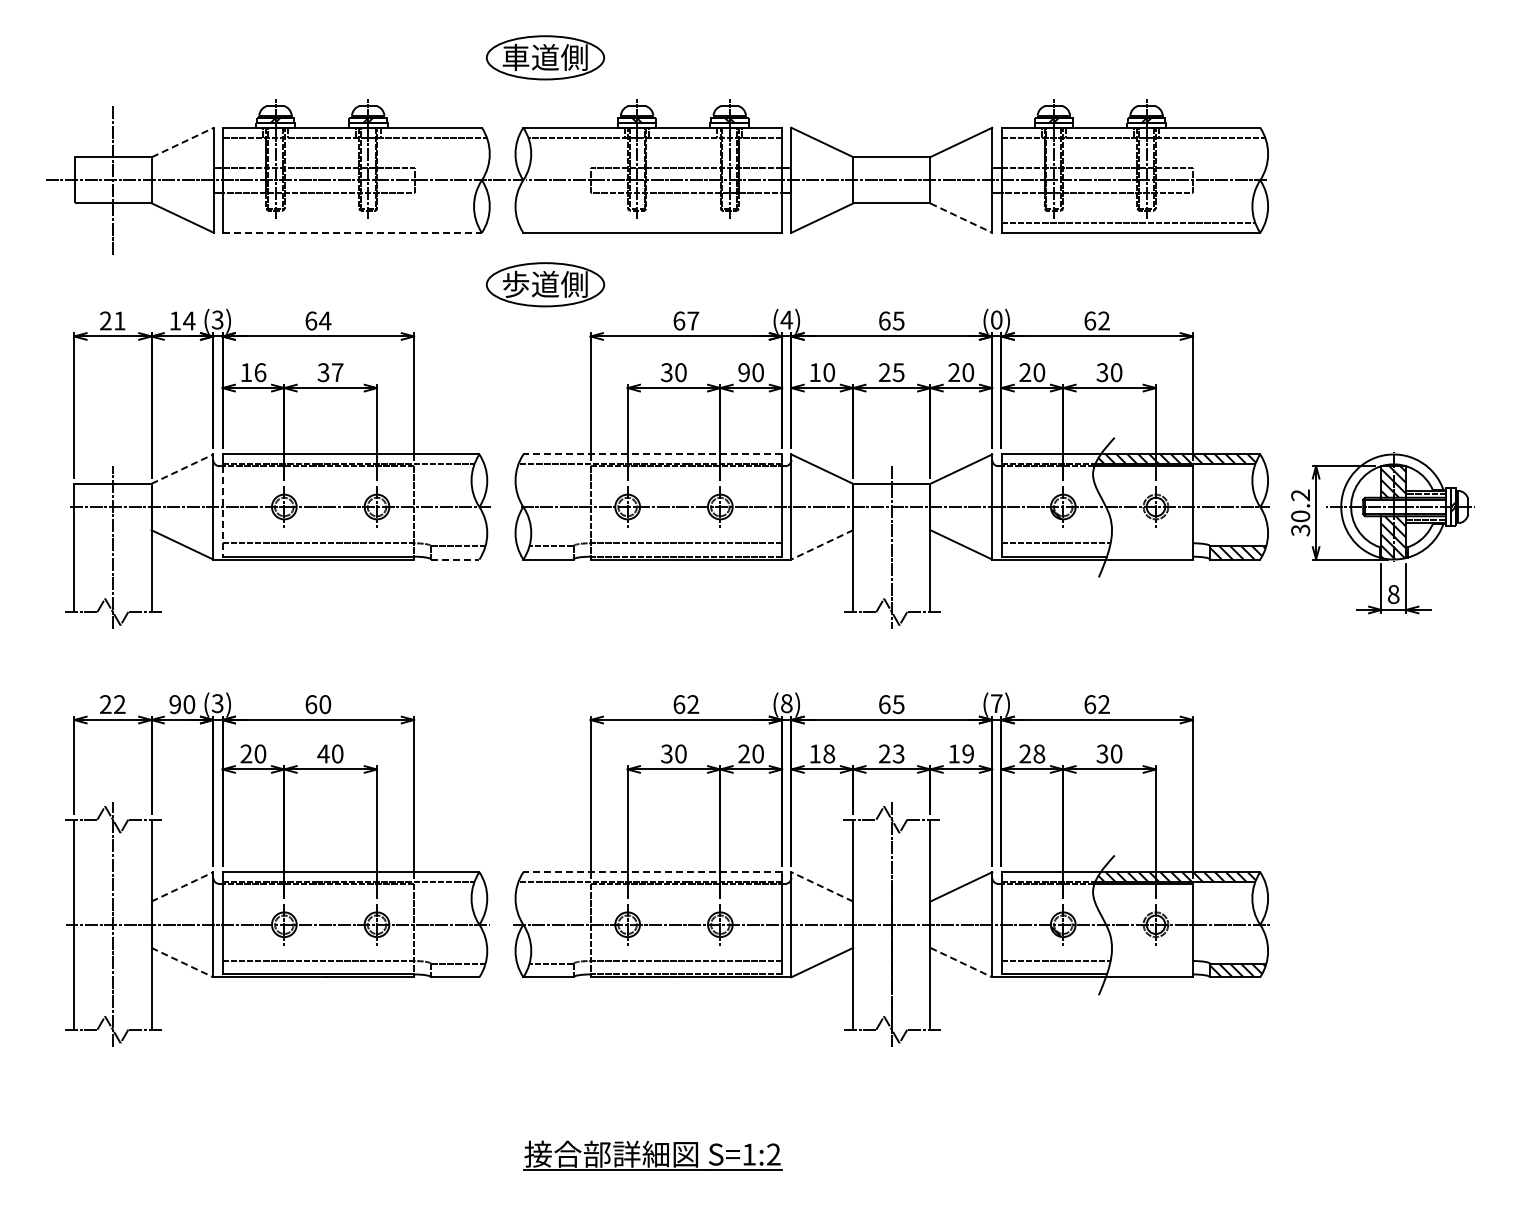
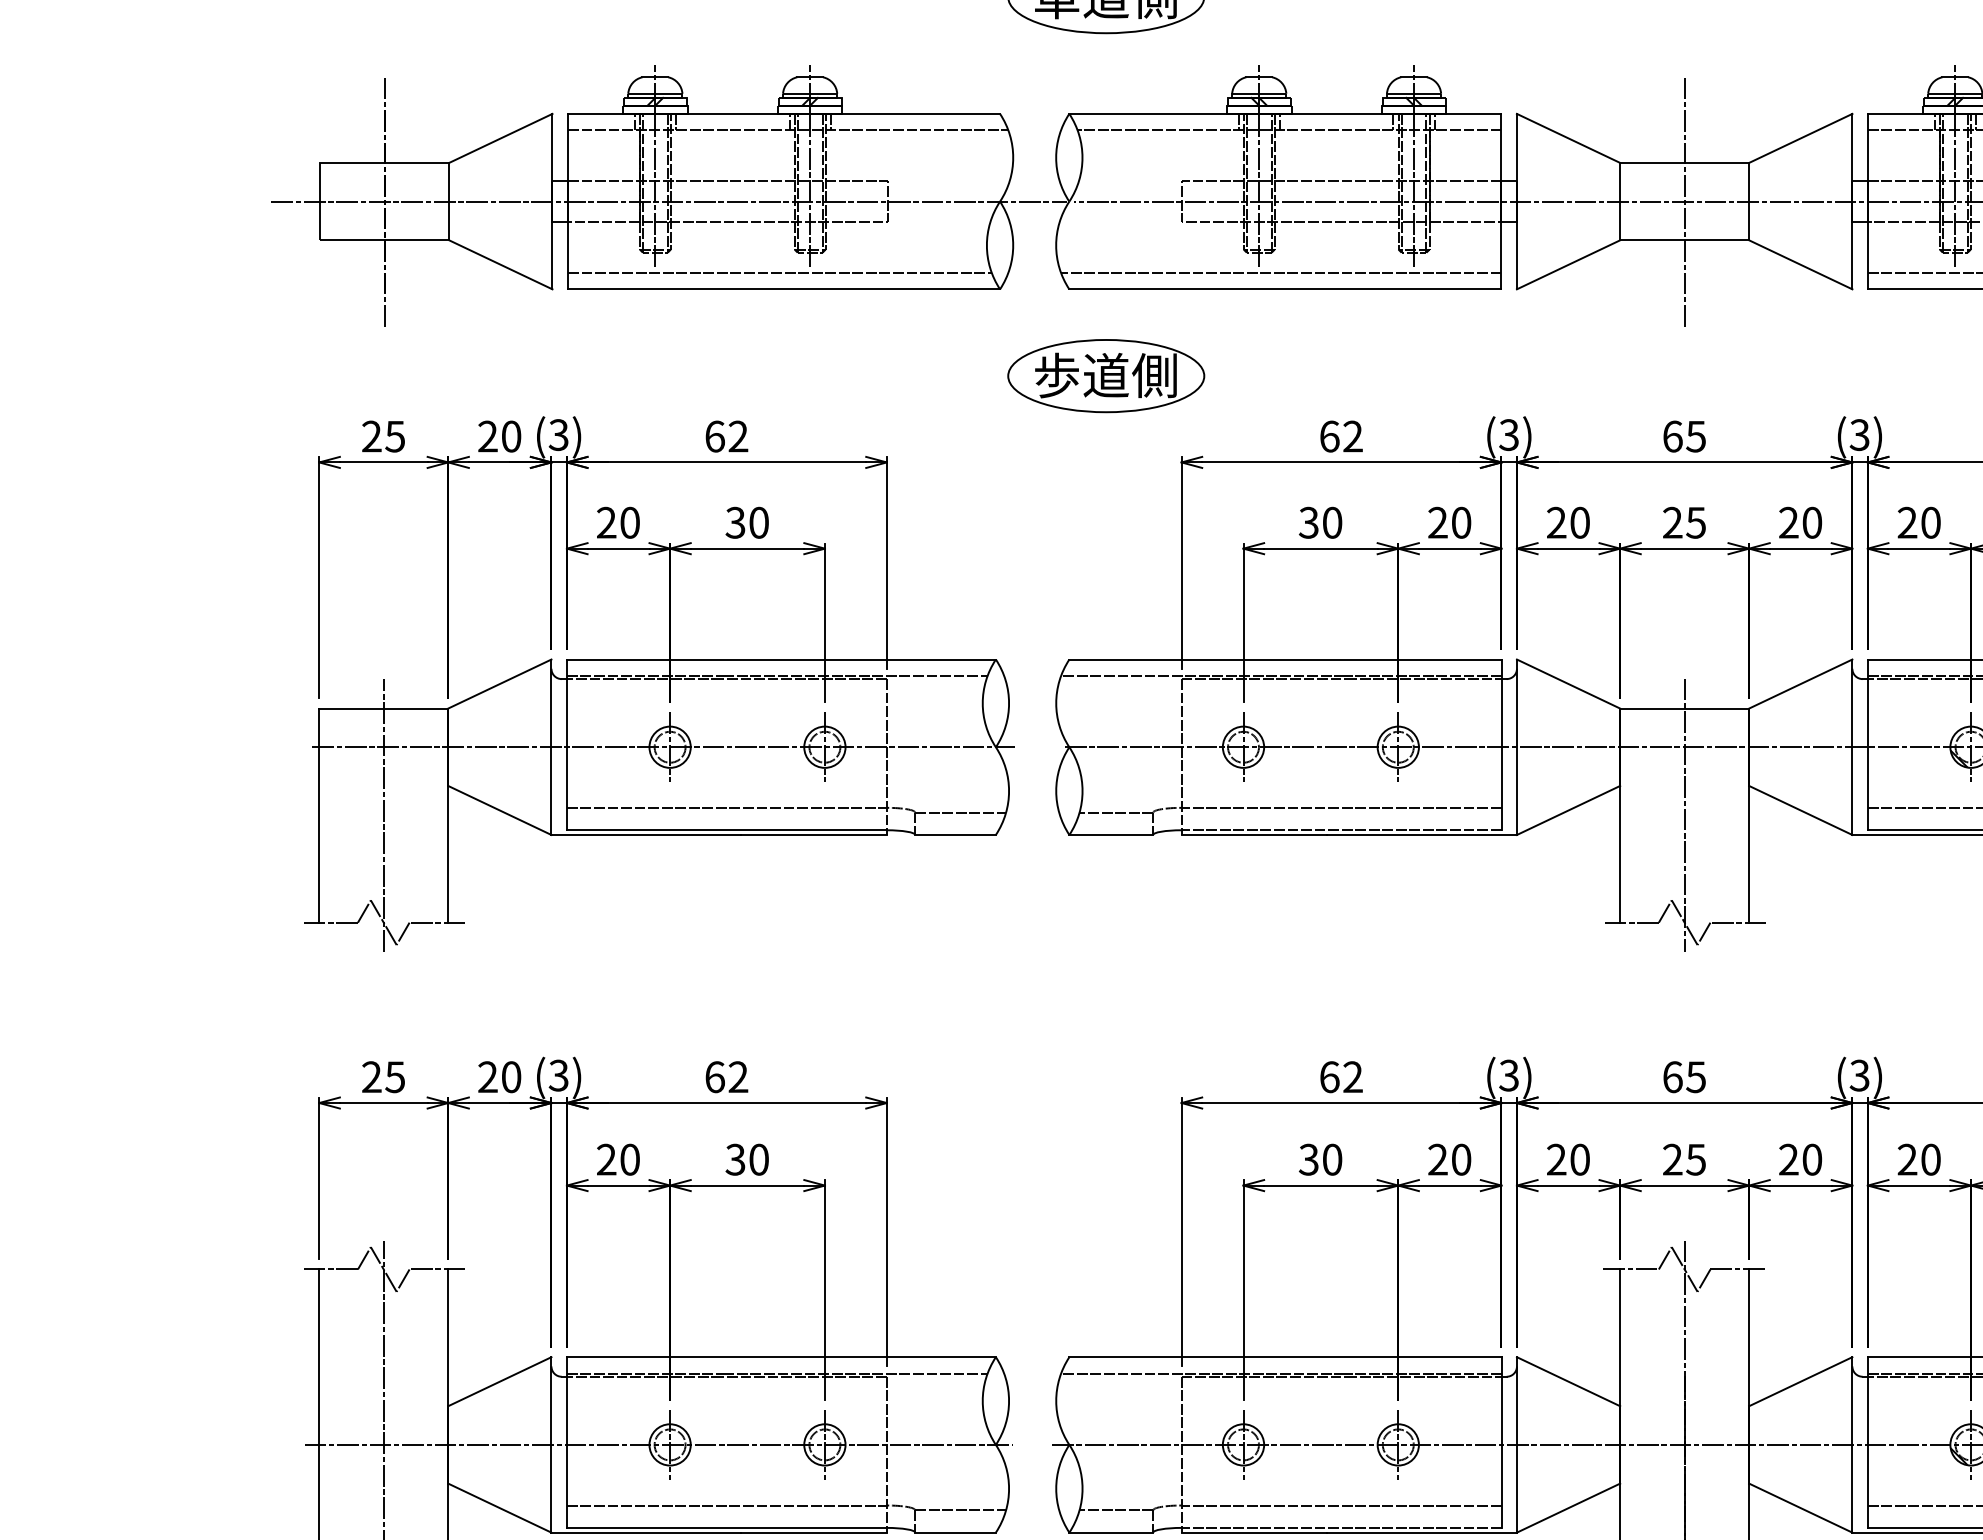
line: (183, 142) -> (501, 138), dashed -> solid
line: (891, 180) -> (1684, 201), added
line: (961, 218) -> (1801, 265), dashed -> solid
line: (349, 222) -> (778, 272), added
line: (650, 222) -> (1281, 272), added
line: (353, 232) -> (785, 288), dashed -> solid
text: (786, 319) -> (1508, 434), (4) -> (3)
text: (996, 319) -> (1859, 434), (0) -> (3)
text: (119, 320) -> (394, 435), 21 -> 25
text: (182, 320) -> (500, 435), 14 -> 20
text: (324, 320) -> (737, 435), 64 -> 62
text: (693, 320) -> (1353, 435), 67 -> 62
text: (253, 372) -> (618, 522), 16 -> 20
text: (337, 372) -> (758, 522), 37 -> 30
text: (743, 372) -> (1436, 522), 90 -> 20
text: (814, 372) -> (1555, 522), 10 -> 20
line: (652, 454) -> (1284, 659), dashed -> solid
line: (182, 468) -> (500, 682), dashed -> solid
line: (222, 511) -> (566, 754), dashed -> solid
line: (821, 545) -> (1567, 811), dashed -> solid
line: (455, 559) -> (955, 834), dashed -> solid
text: (786, 703) -> (1508, 1075), (8) -> (3)
text: (996, 703) -> (1859, 1075), (7) -> (3)
text: (119, 704) -> (394, 1077), 22 -> 25
text: (175, 704) -> (488, 1077), 90 -> 20
text: (325, 704) -> (738, 1077), 60 -> 62
text: (323, 753) -> (735, 1158), 40 -> 30
text: (822, 753) -> (1568, 1158), 18 -> 20
text: (898, 753) -> (1695, 1158), 23 -> 25
text: (961, 753) -> (1801, 1158), 19 -> 20
text: (1039, 754) -> (1931, 1160), 28 -> 20
line: (652, 872) -> (1284, 1357), dashed -> solid
line: (182, 886) -> (500, 1381), dashed -> solid
line: (821, 886) -> (1567, 1381), dashed -> solid
line: (182, 962) -> (500, 1507), dashed -> solid
line: (961, 962) -> (1801, 1507), dashed -> solid

